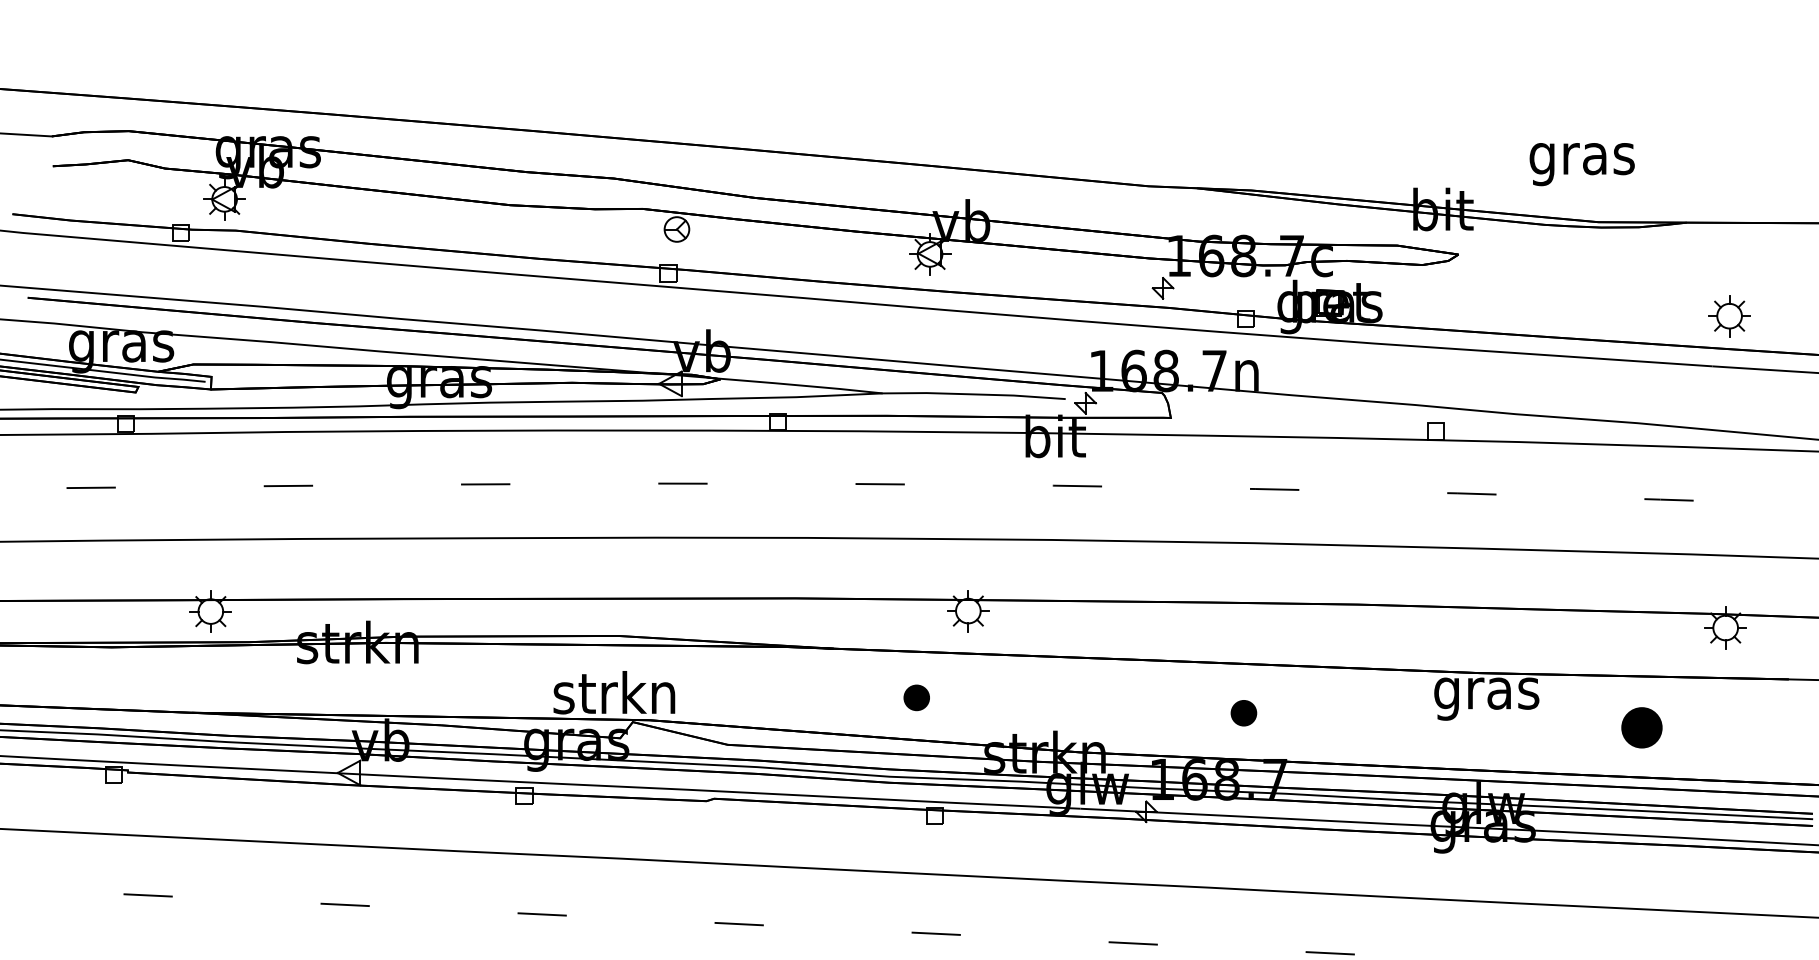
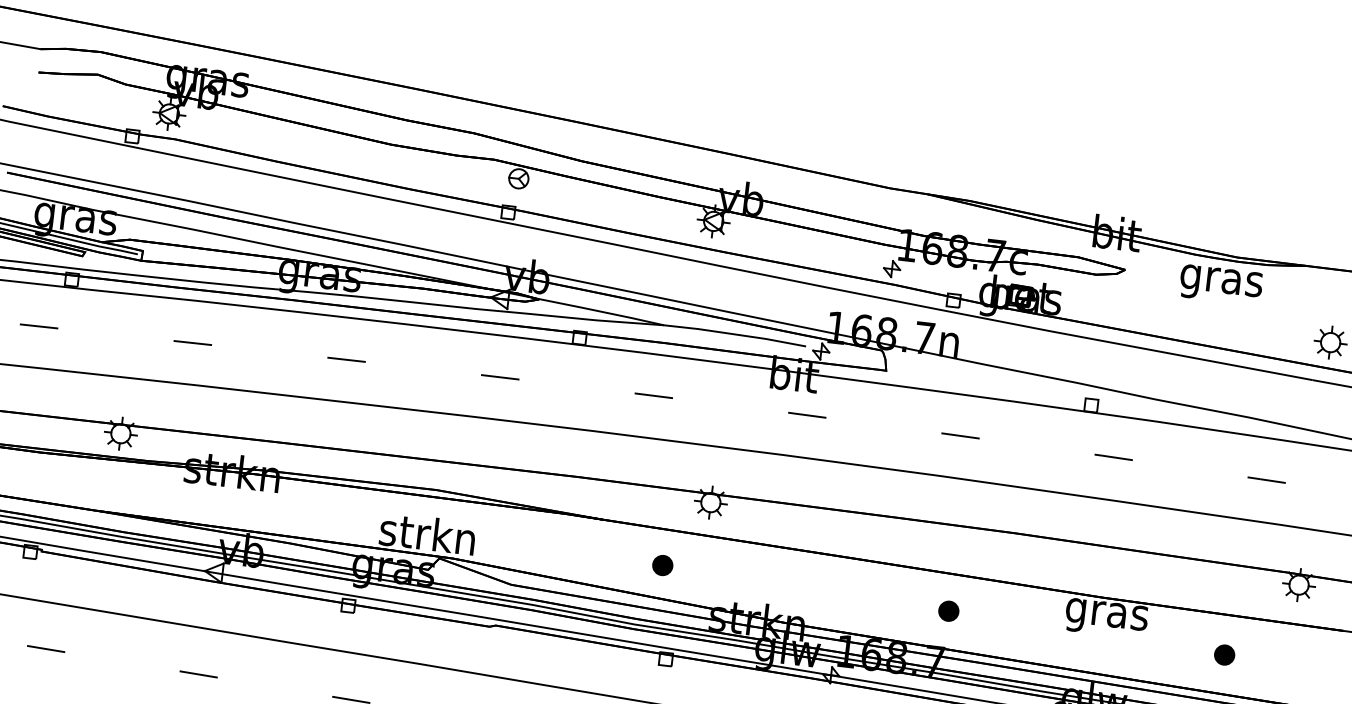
text: (1581, 164) -> (1220, 284), moved
part: (1243, 713) -> (948, 611), moved
part: (1641, 727) -> (1224, 654), size x0.62

